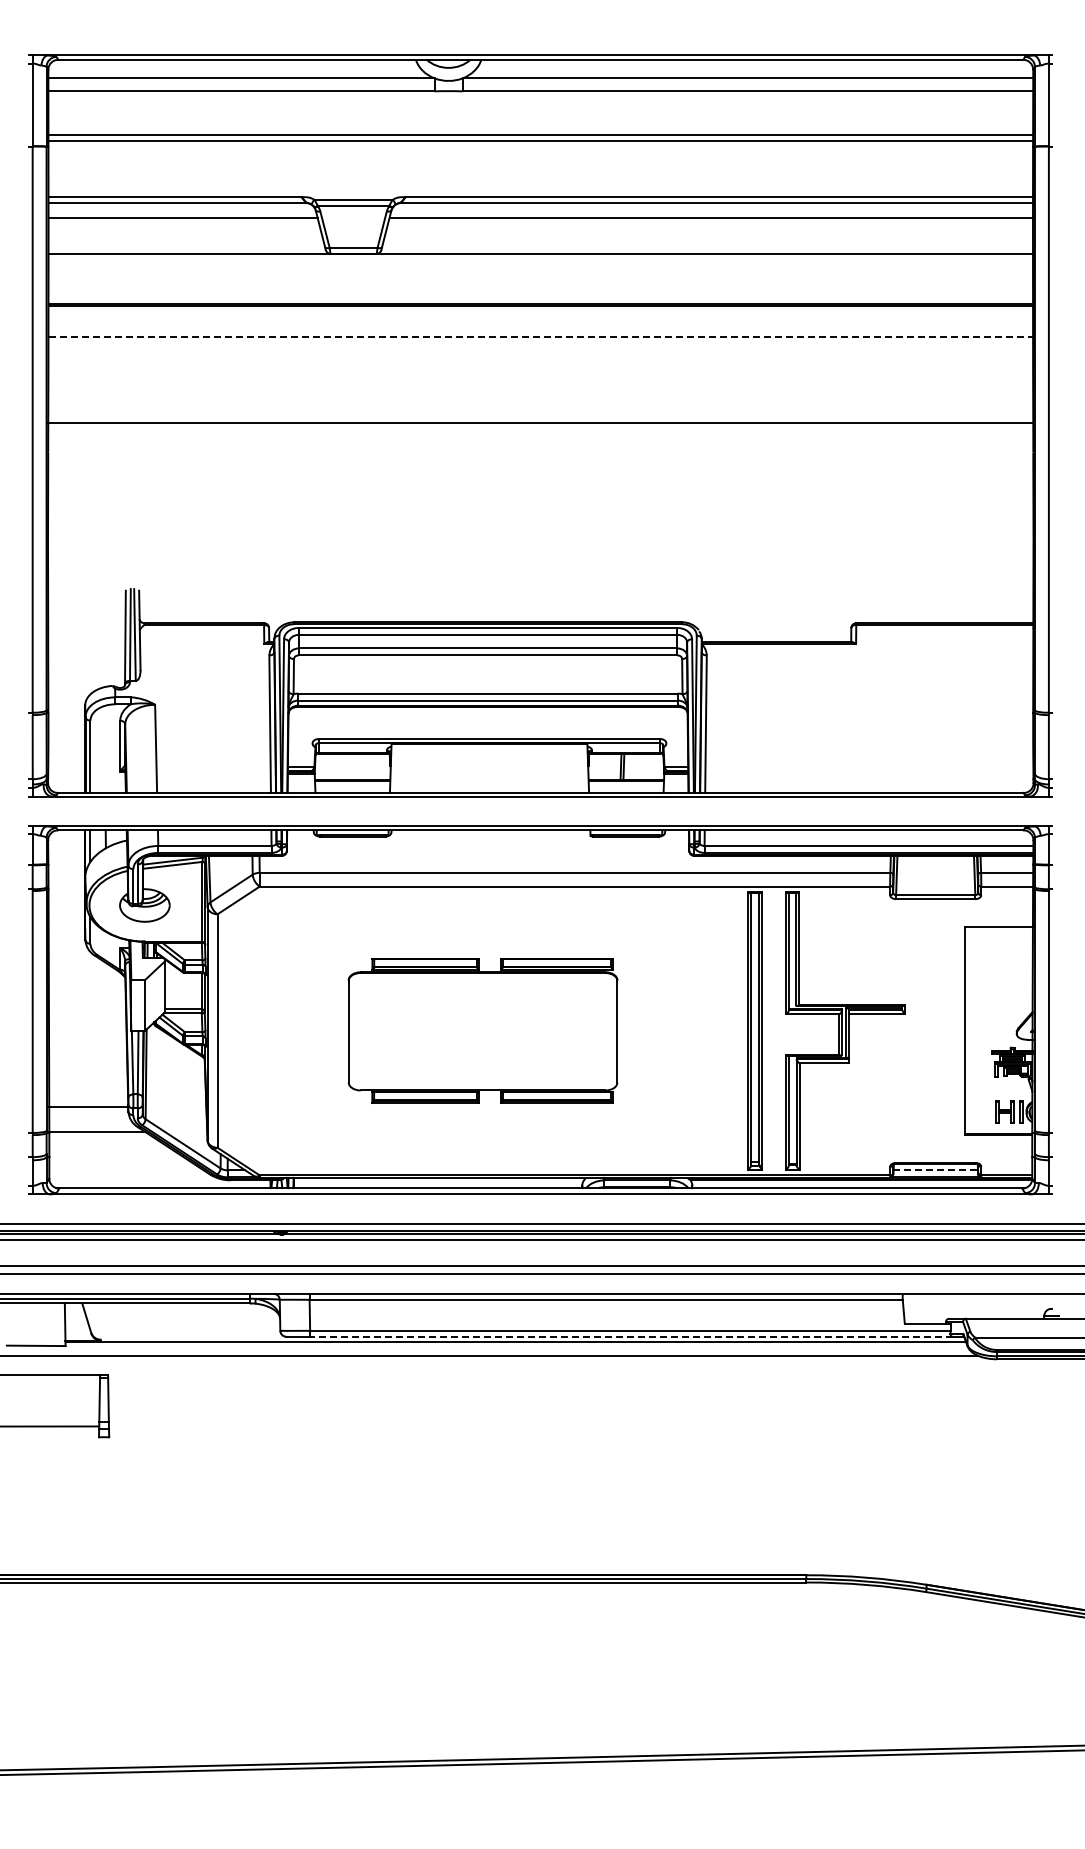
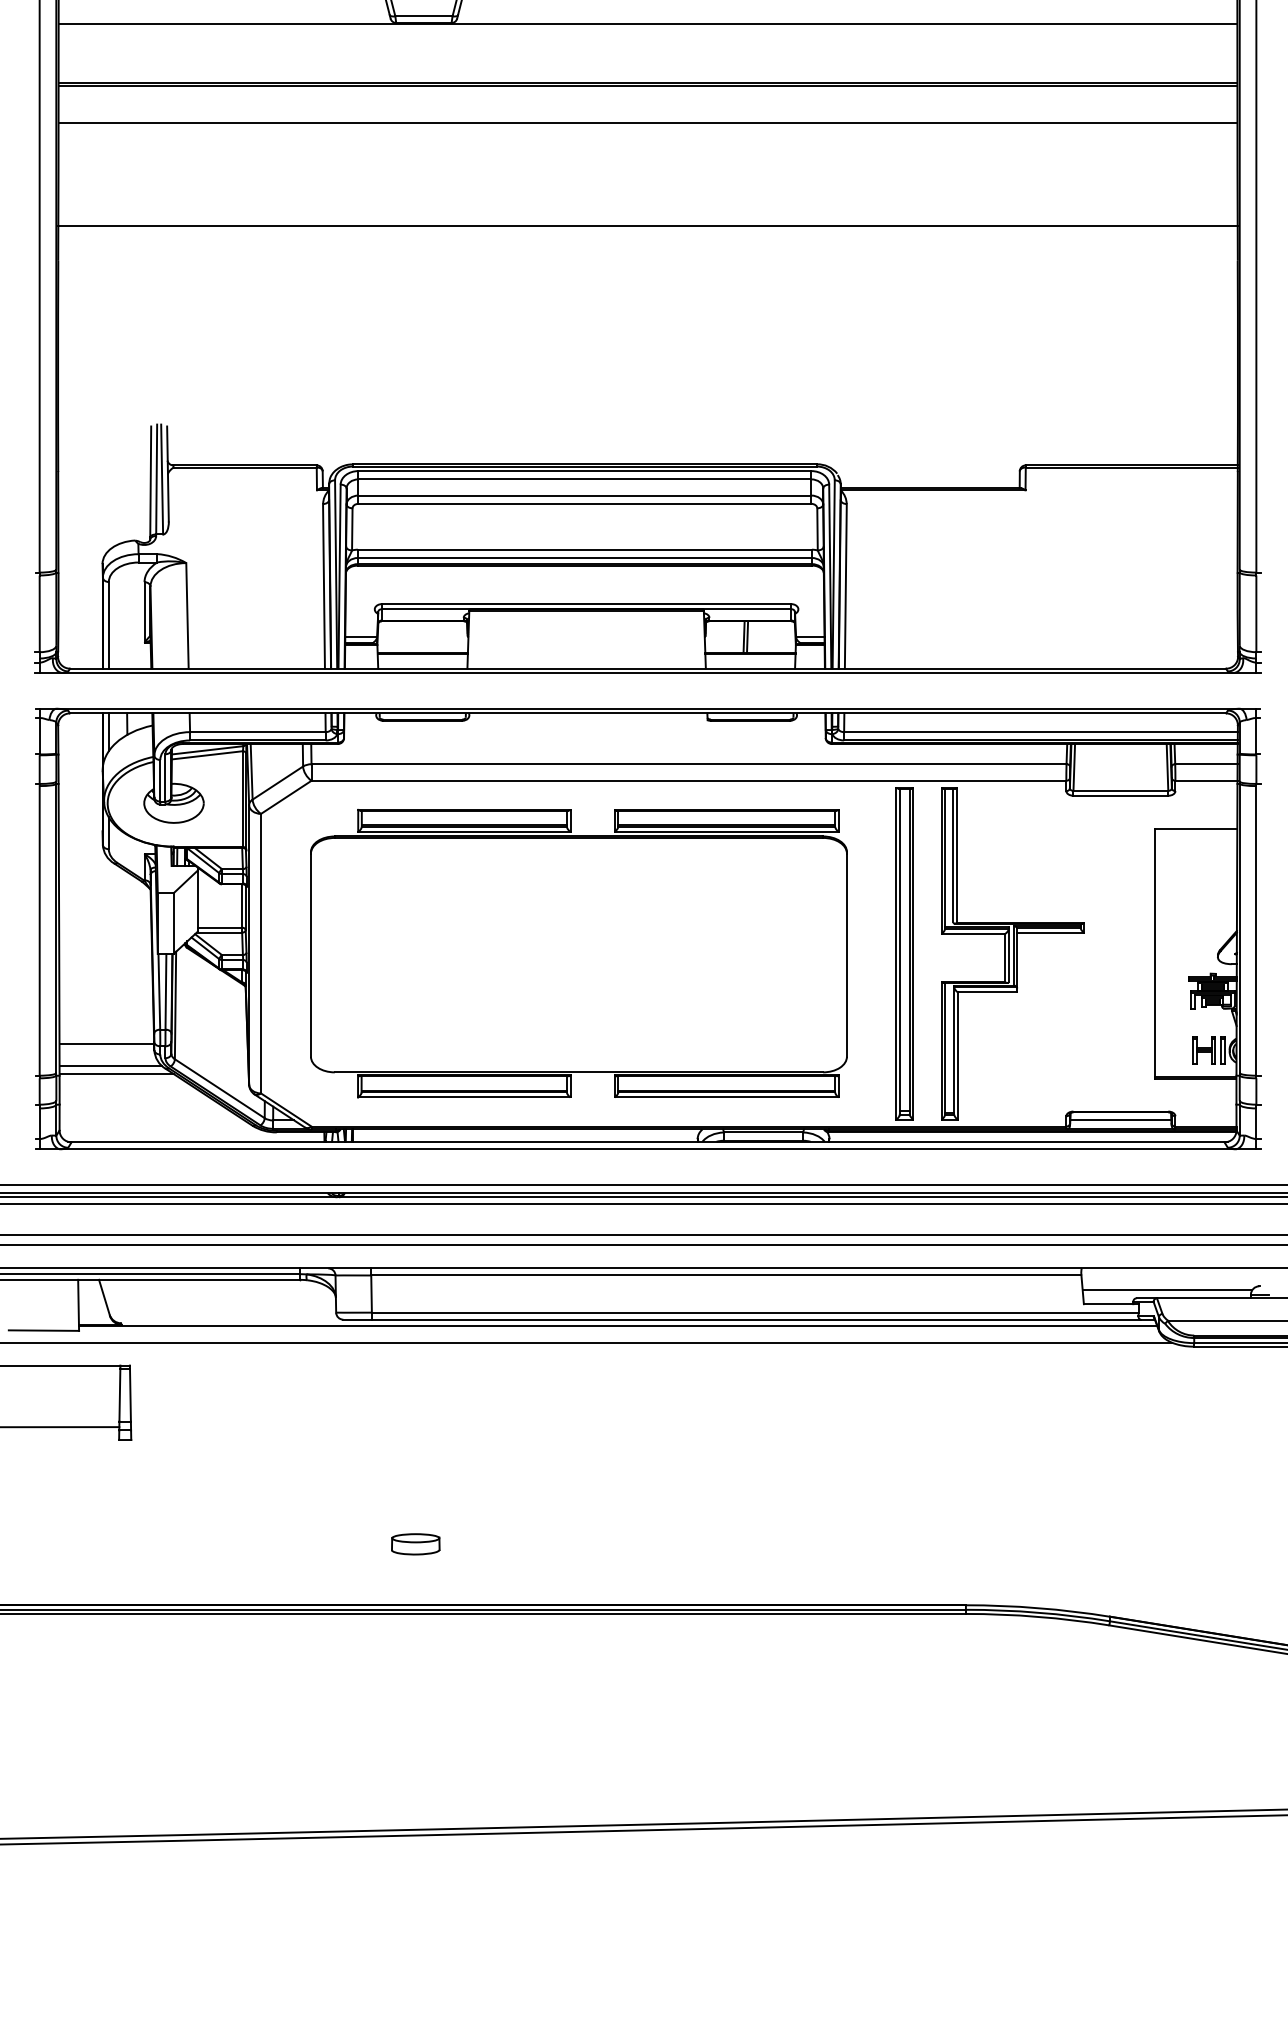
line: (541, 337) -> (648, 123), dashed -> solid
part: (482, 1030) -> (578, 953), size x1.67
line: (91, 1124) -> (110, 1065), added
line: (936, 1170) -> (1121, 1120), dashed -> solid
line: (974, 1311) -> (1167, 1289), added
line: (630, 1336) -> (755, 1319), dashed -> solid
part: (346, 1524) -> (415, 1544), added

